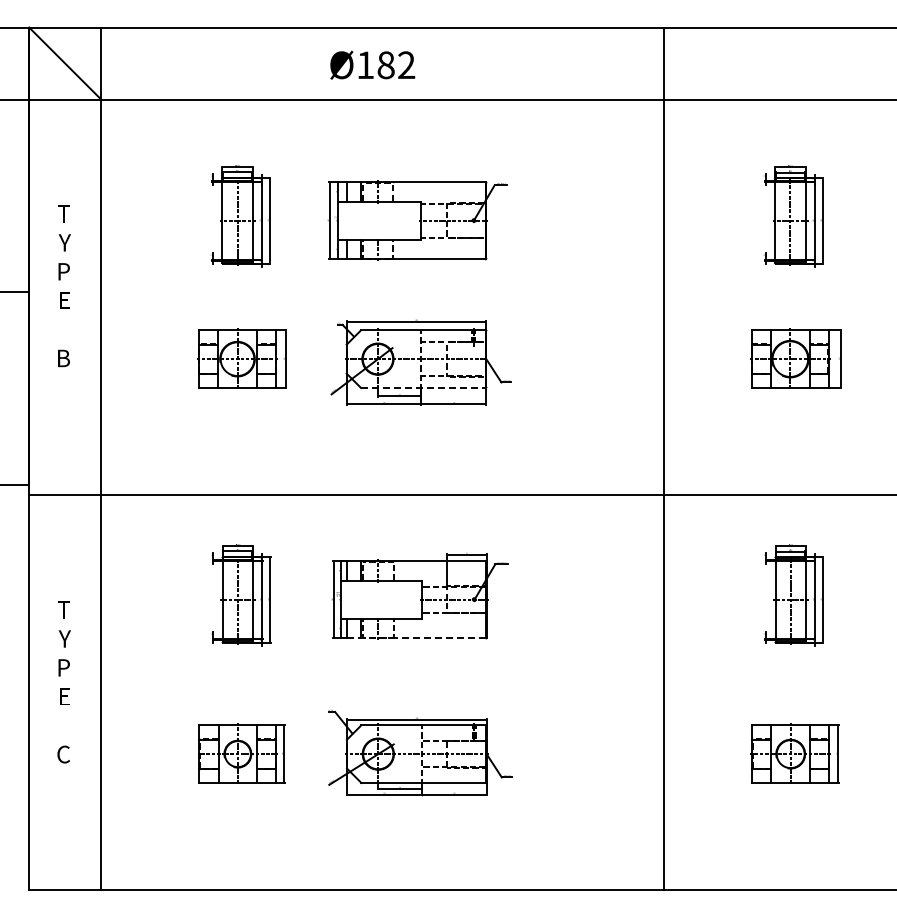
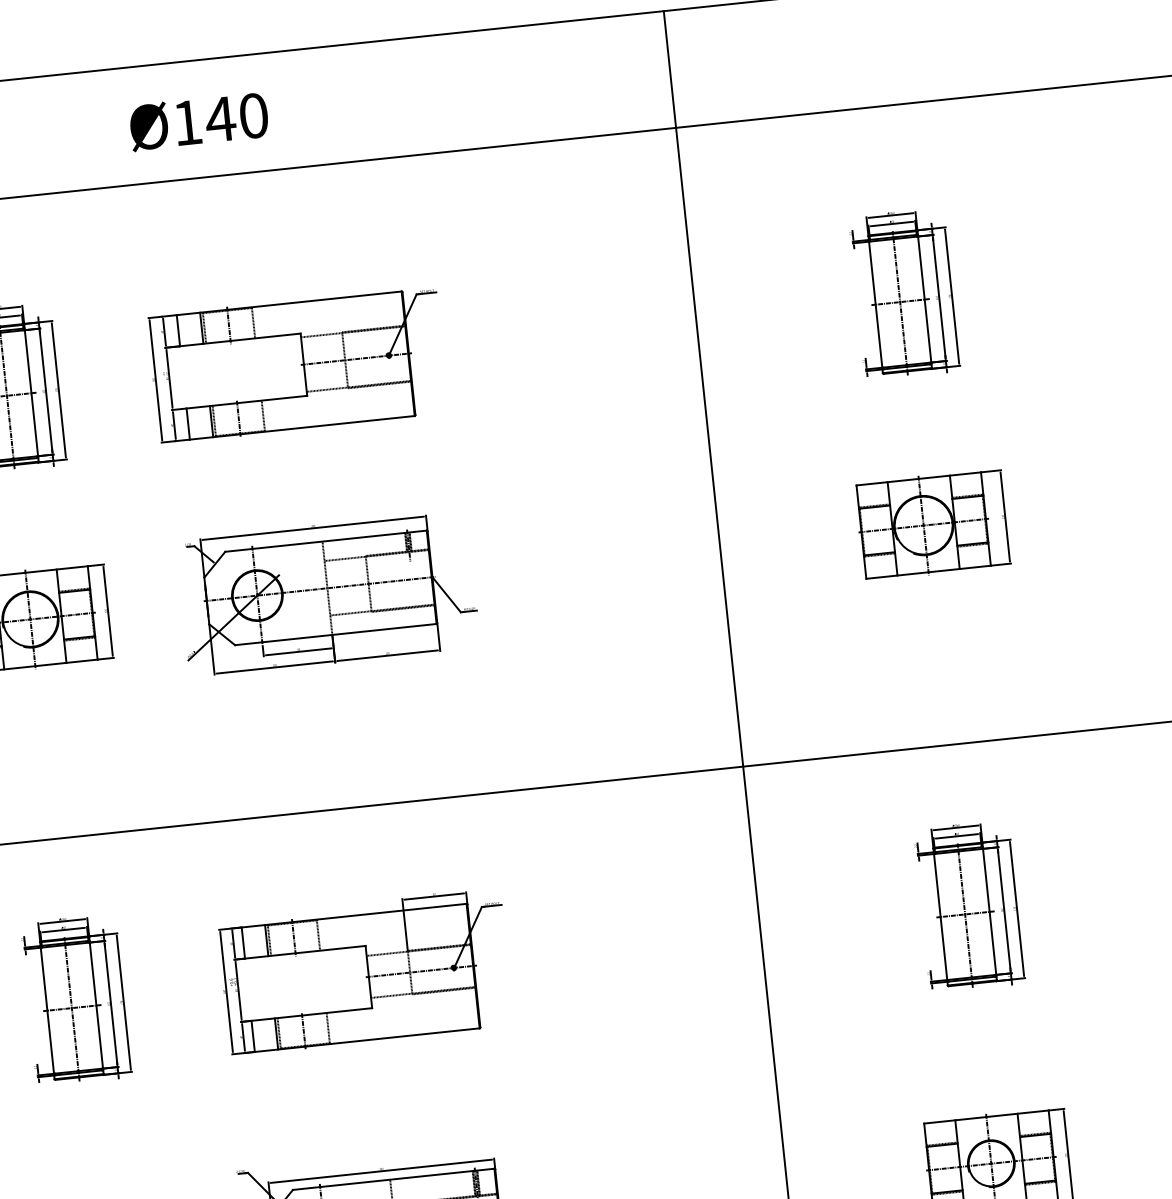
text: (395, 65) -> (235, 118), Ø182 -> Ø140
line: (423, 388) -> (335, 635), dashed -> solid
line: (416, 638) -> (367, 1040), dashed -> solid

